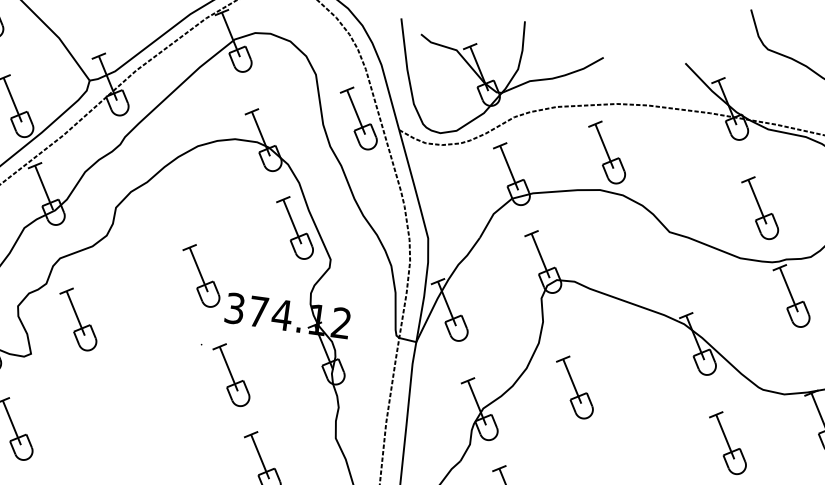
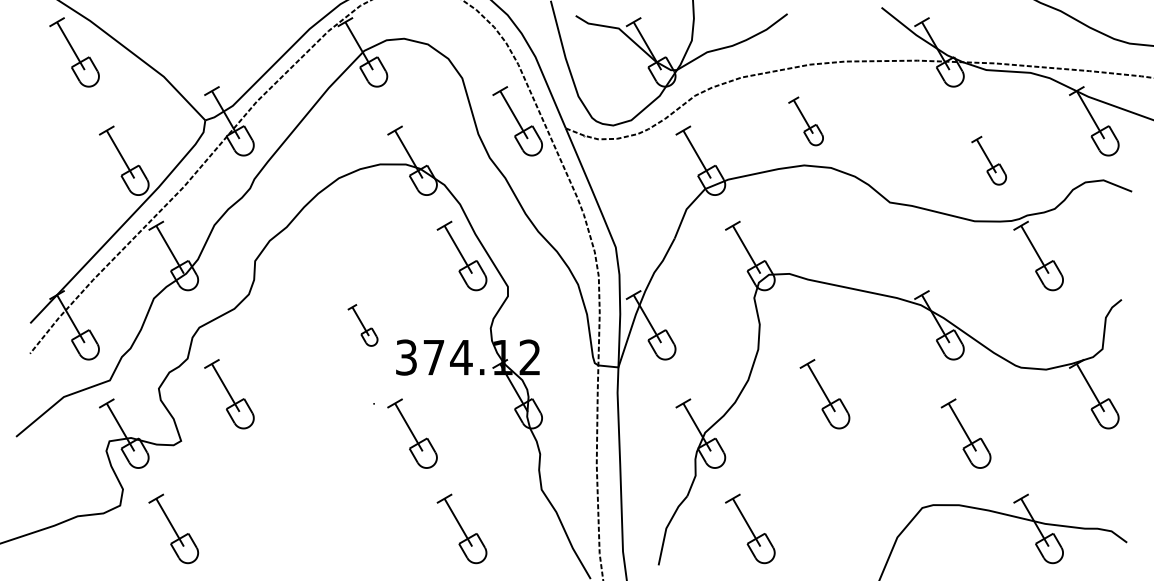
part: (606, 152) -> (805, 121), size x0.7
part: (759, 207) -> (988, 160), size x0.7
part: (200, 275) -> (362, 325), size x0.6
part: (574, 387) -> (824, 394), moved
part: (727, 442) -> (965, 433), moved

